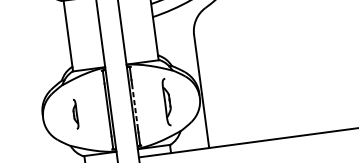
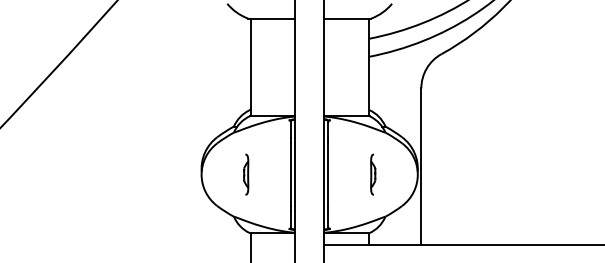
part: (167, 101) -> (373, 174), size x0.62
line: (135, 106) -> (328, 174), dashed -> solid

